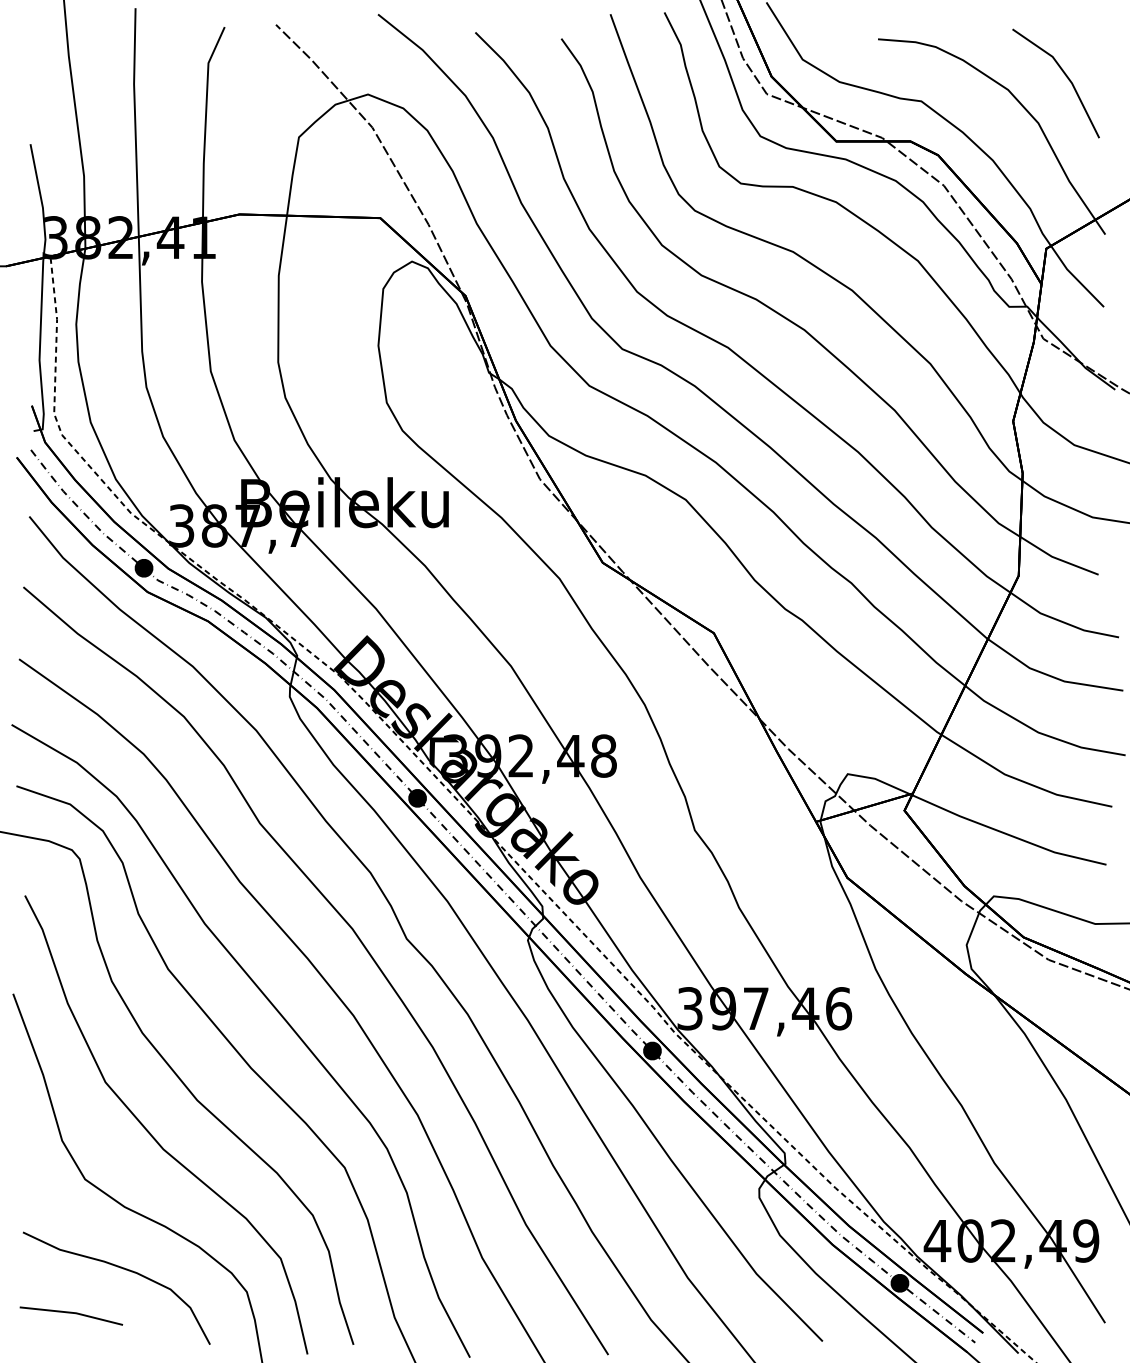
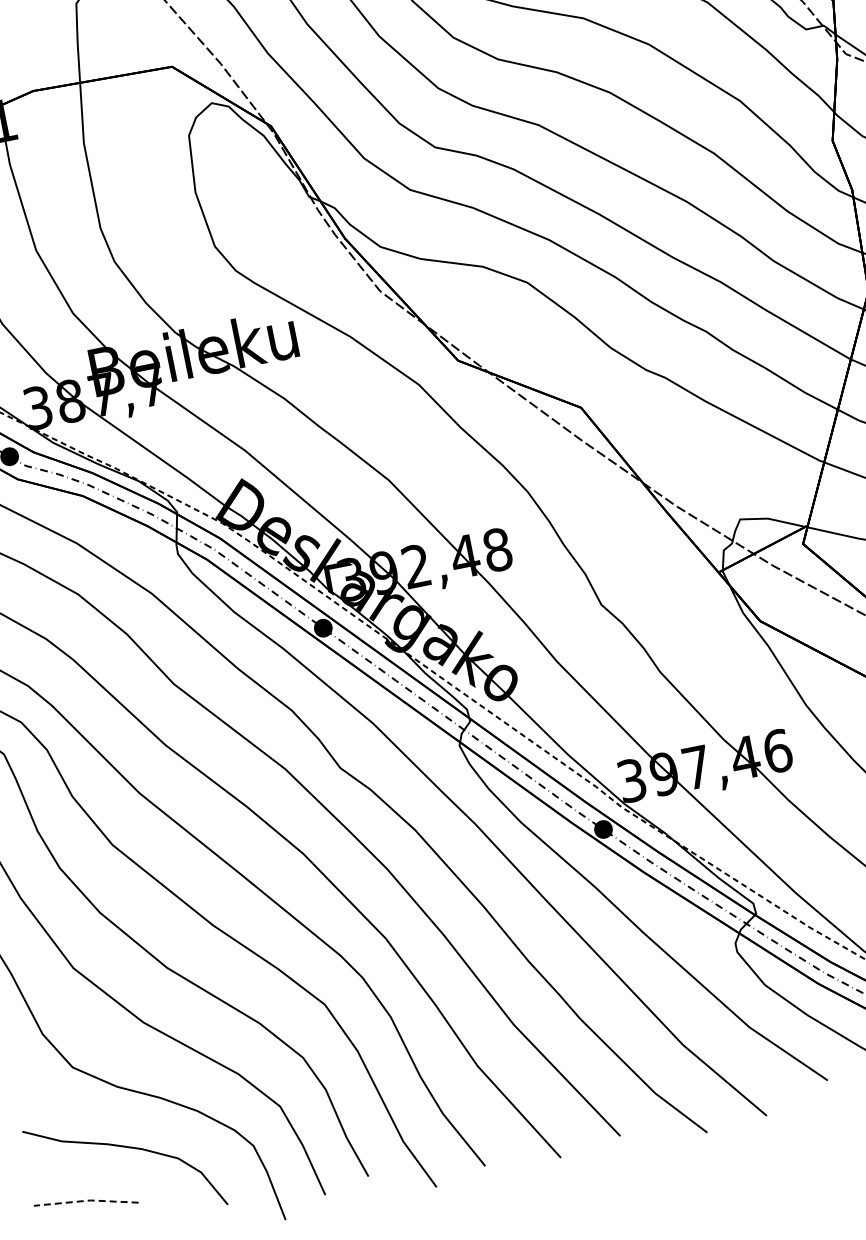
line: (72, 1312) -> (86, 1200), solid -> dashed

